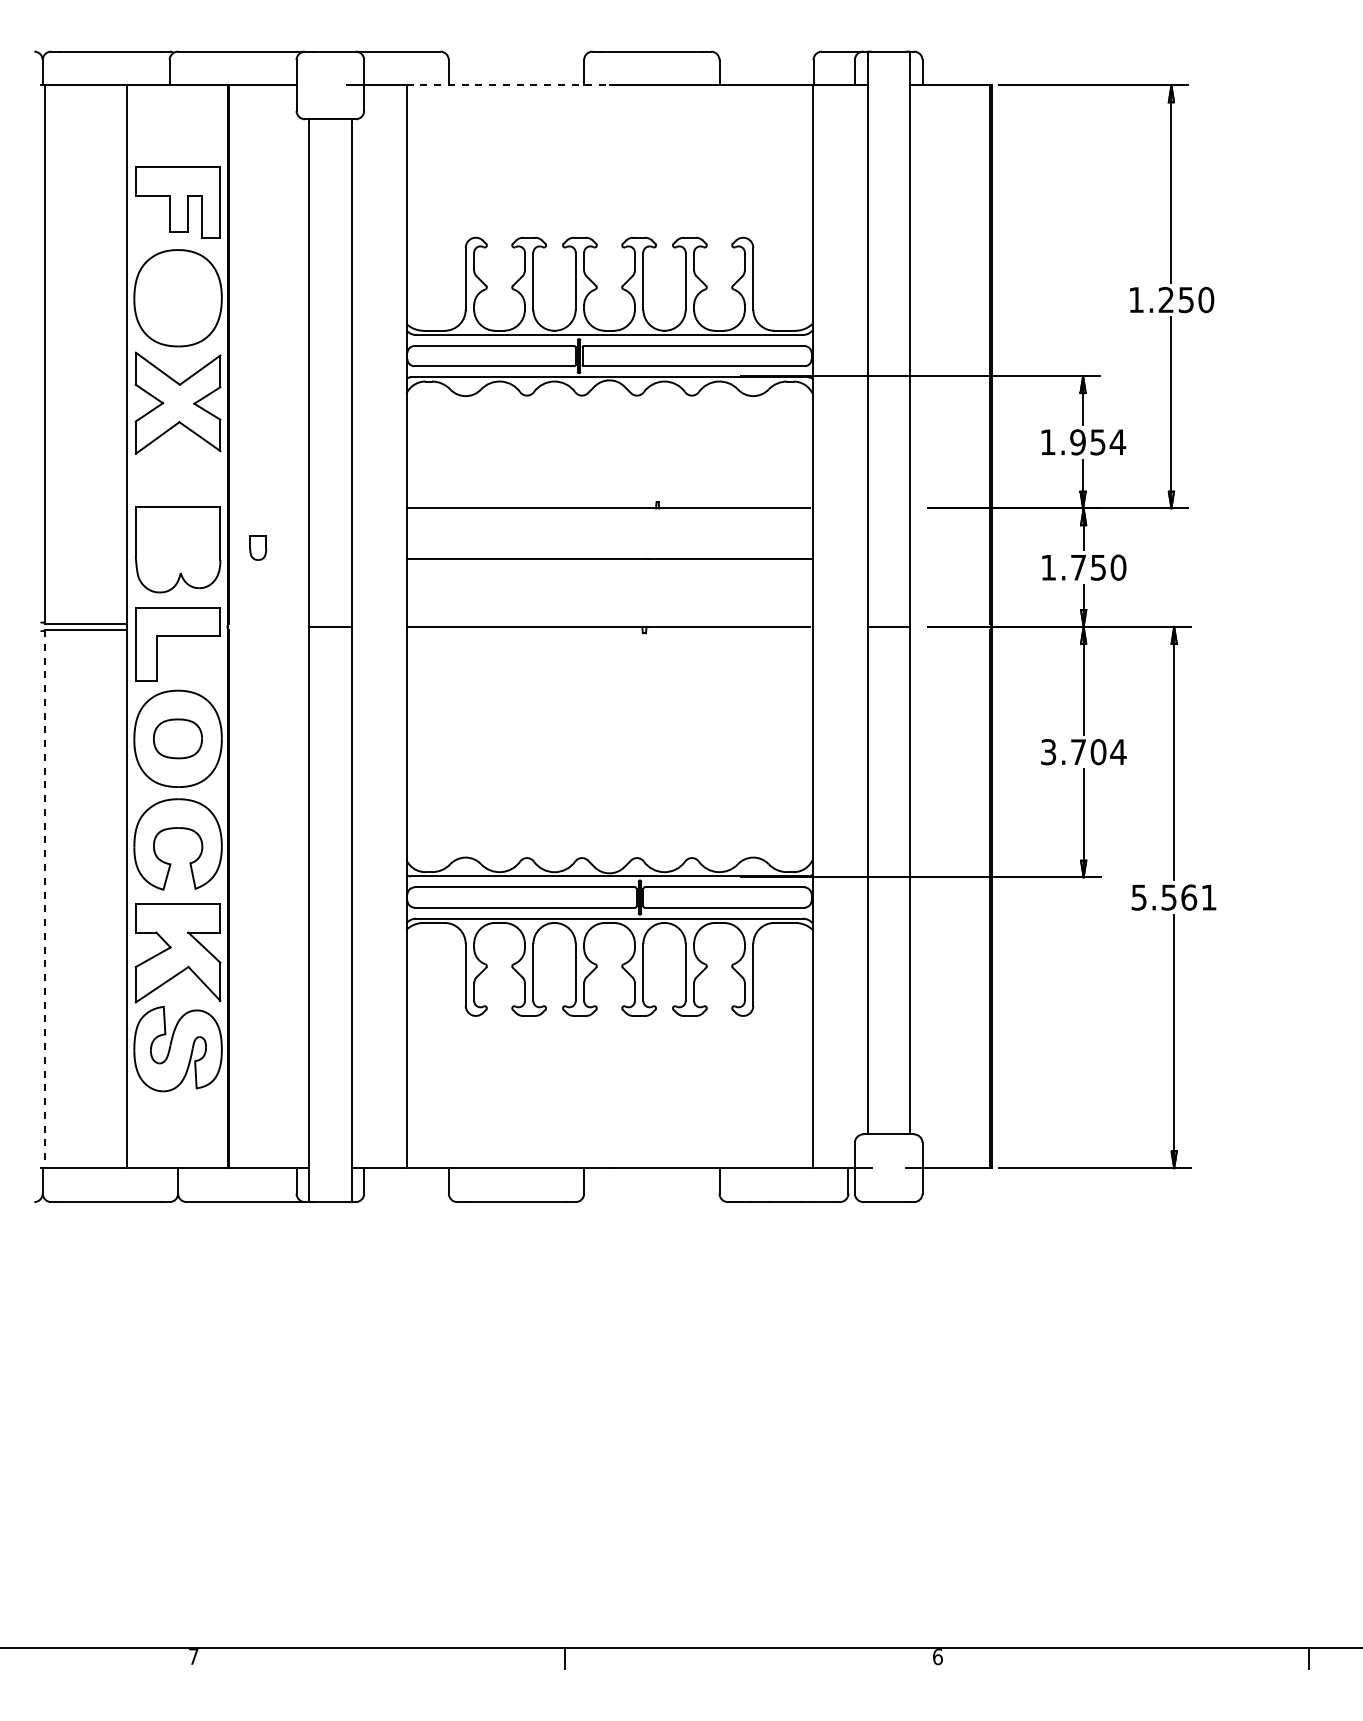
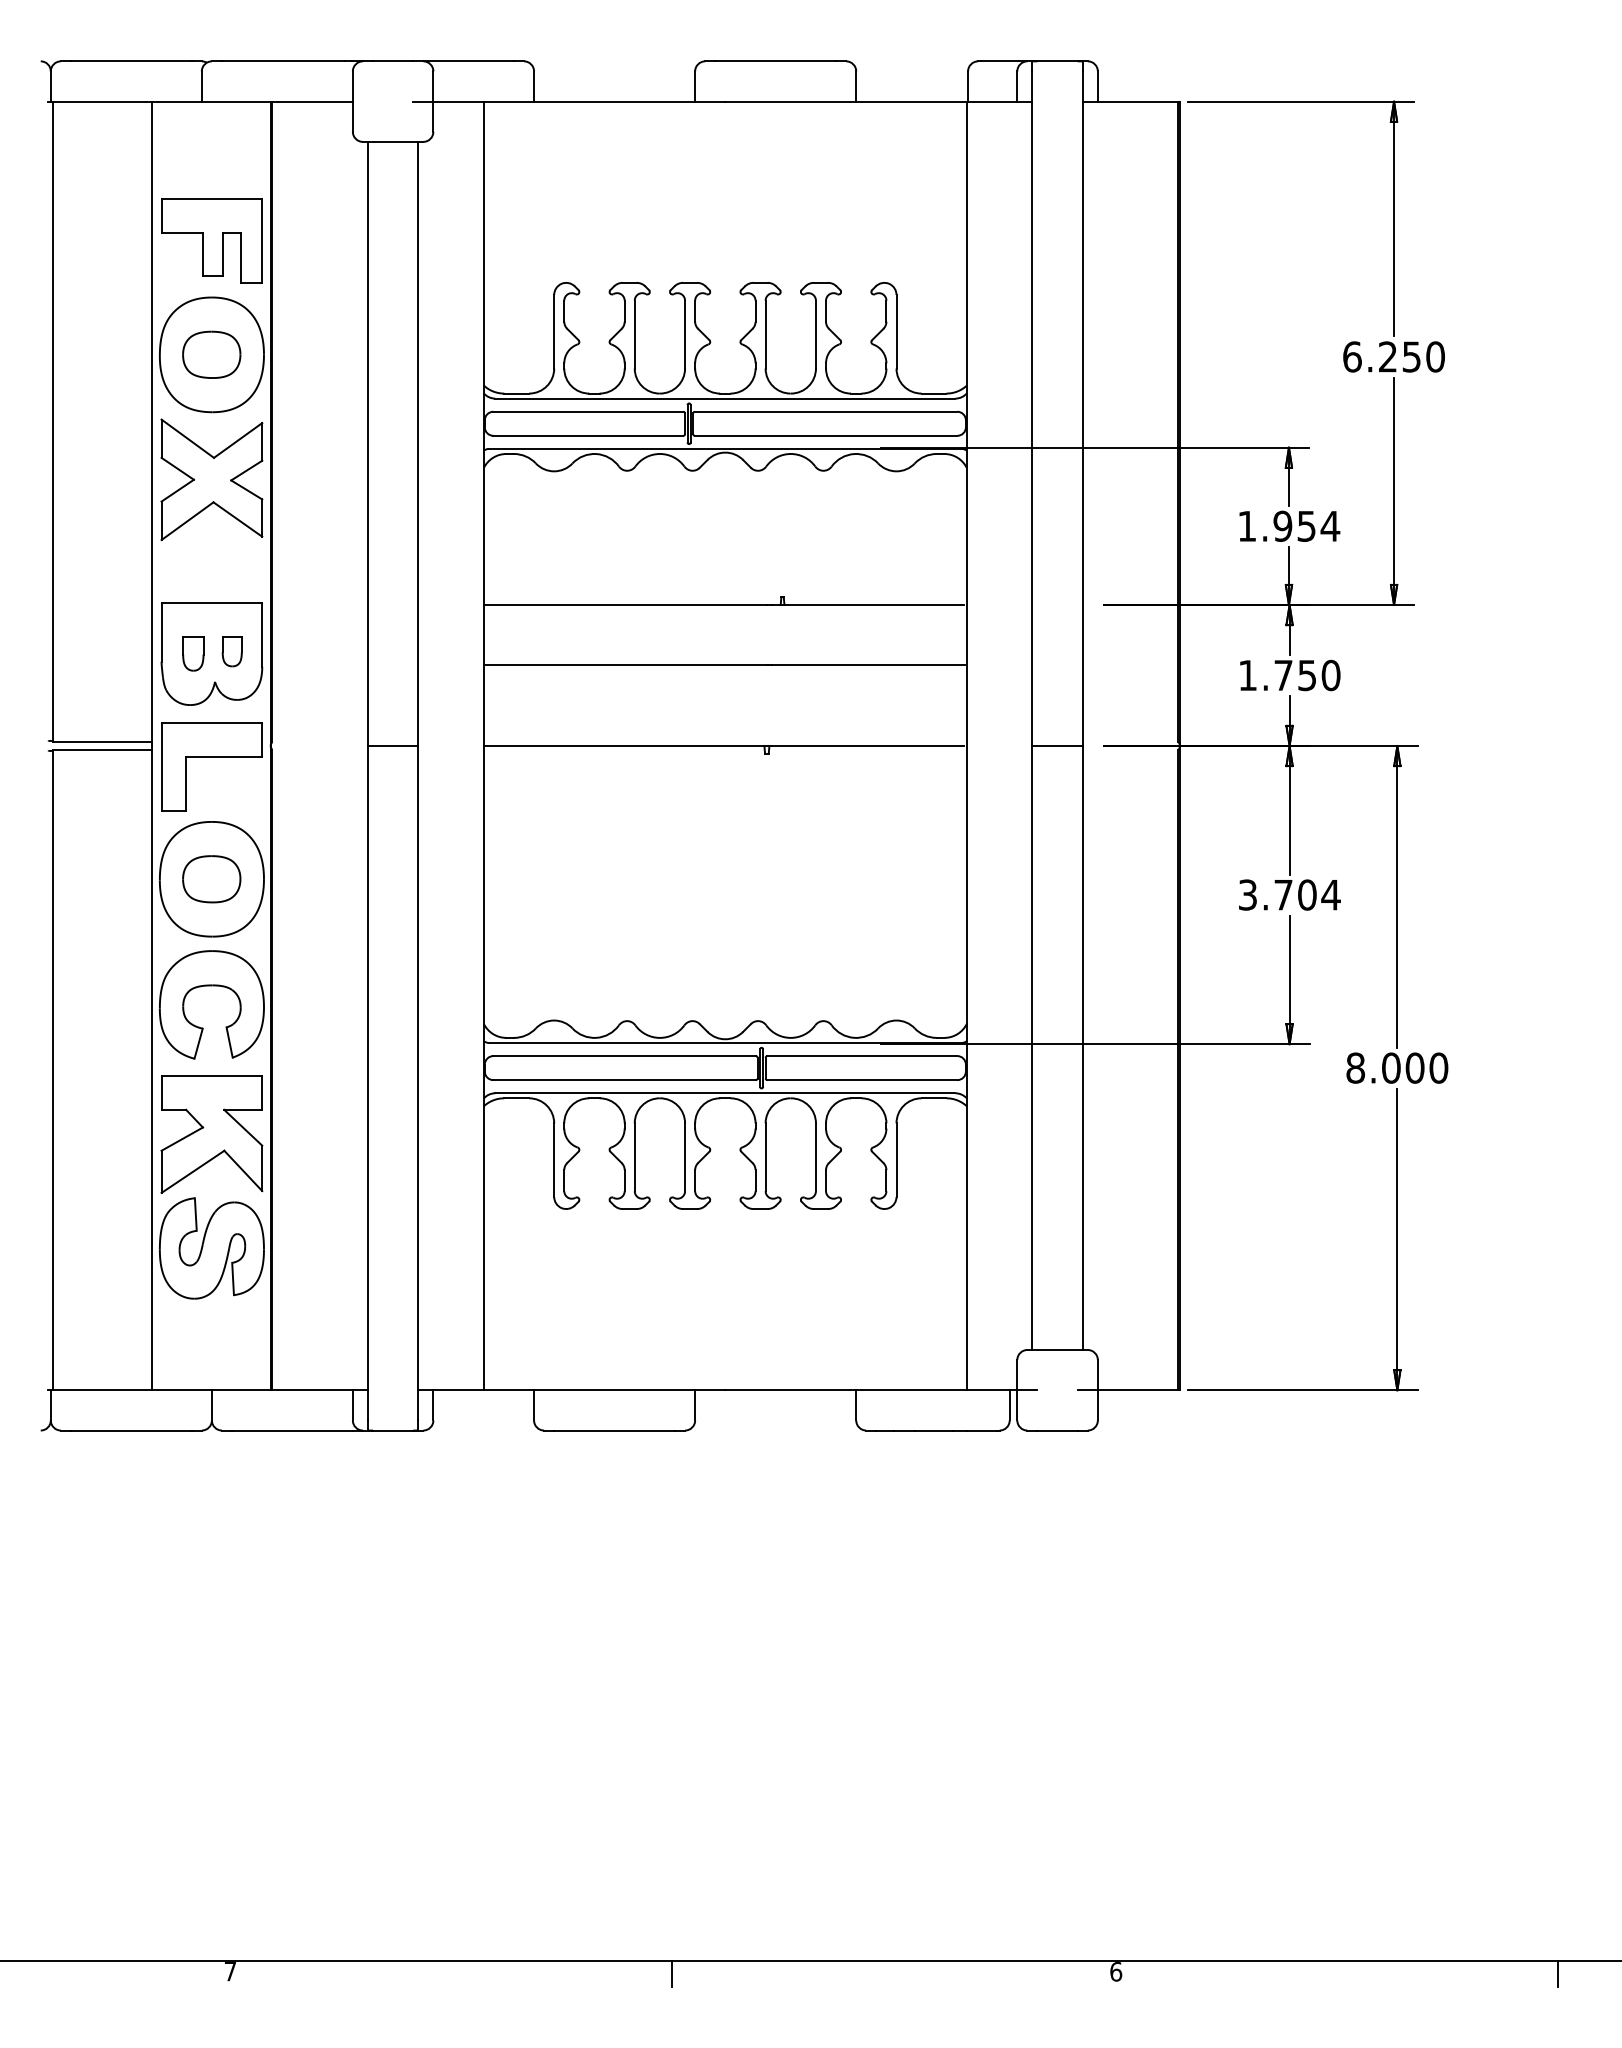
line: (508, 85) -> (605, 101), dashed -> solid
part: (177, 297) -> (211, 353), added
text: (1136, 299) -> (1352, 356), 1.250 -> 6.250
part: (258, 547) -> (232, 651), moved
part: (162, 549) -> (193, 653), added
text: (1173, 897) -> (1396, 1068), 5.561 -> 8.000
line: (44, 899) -> (52, 1070), dashed -> solid

